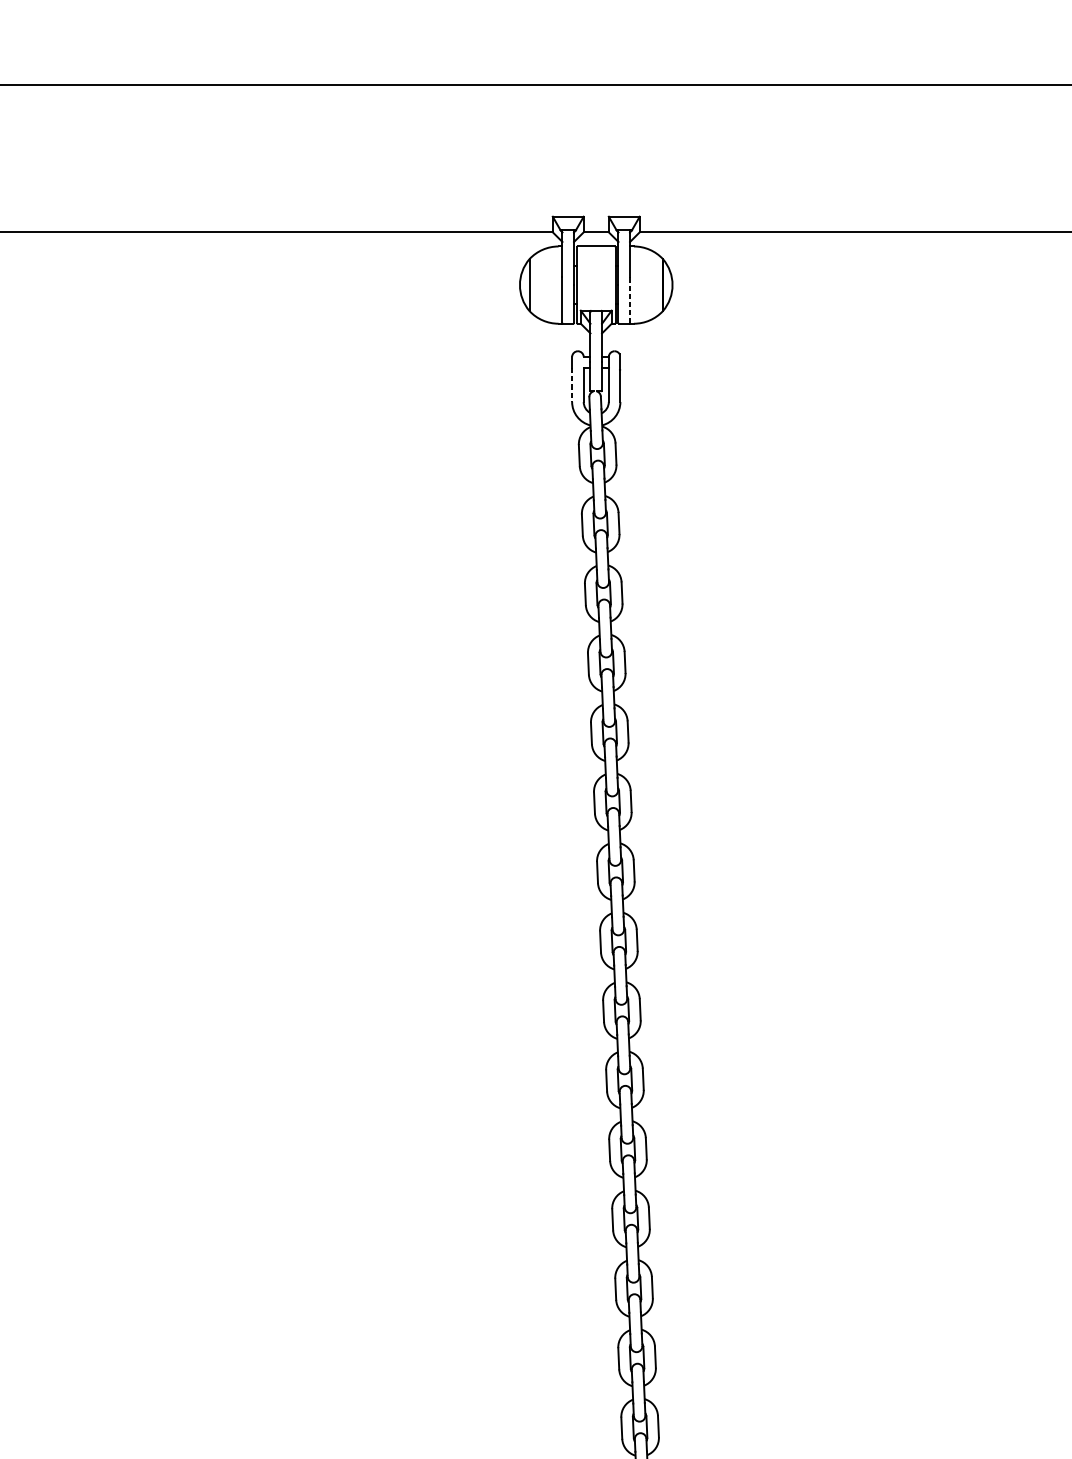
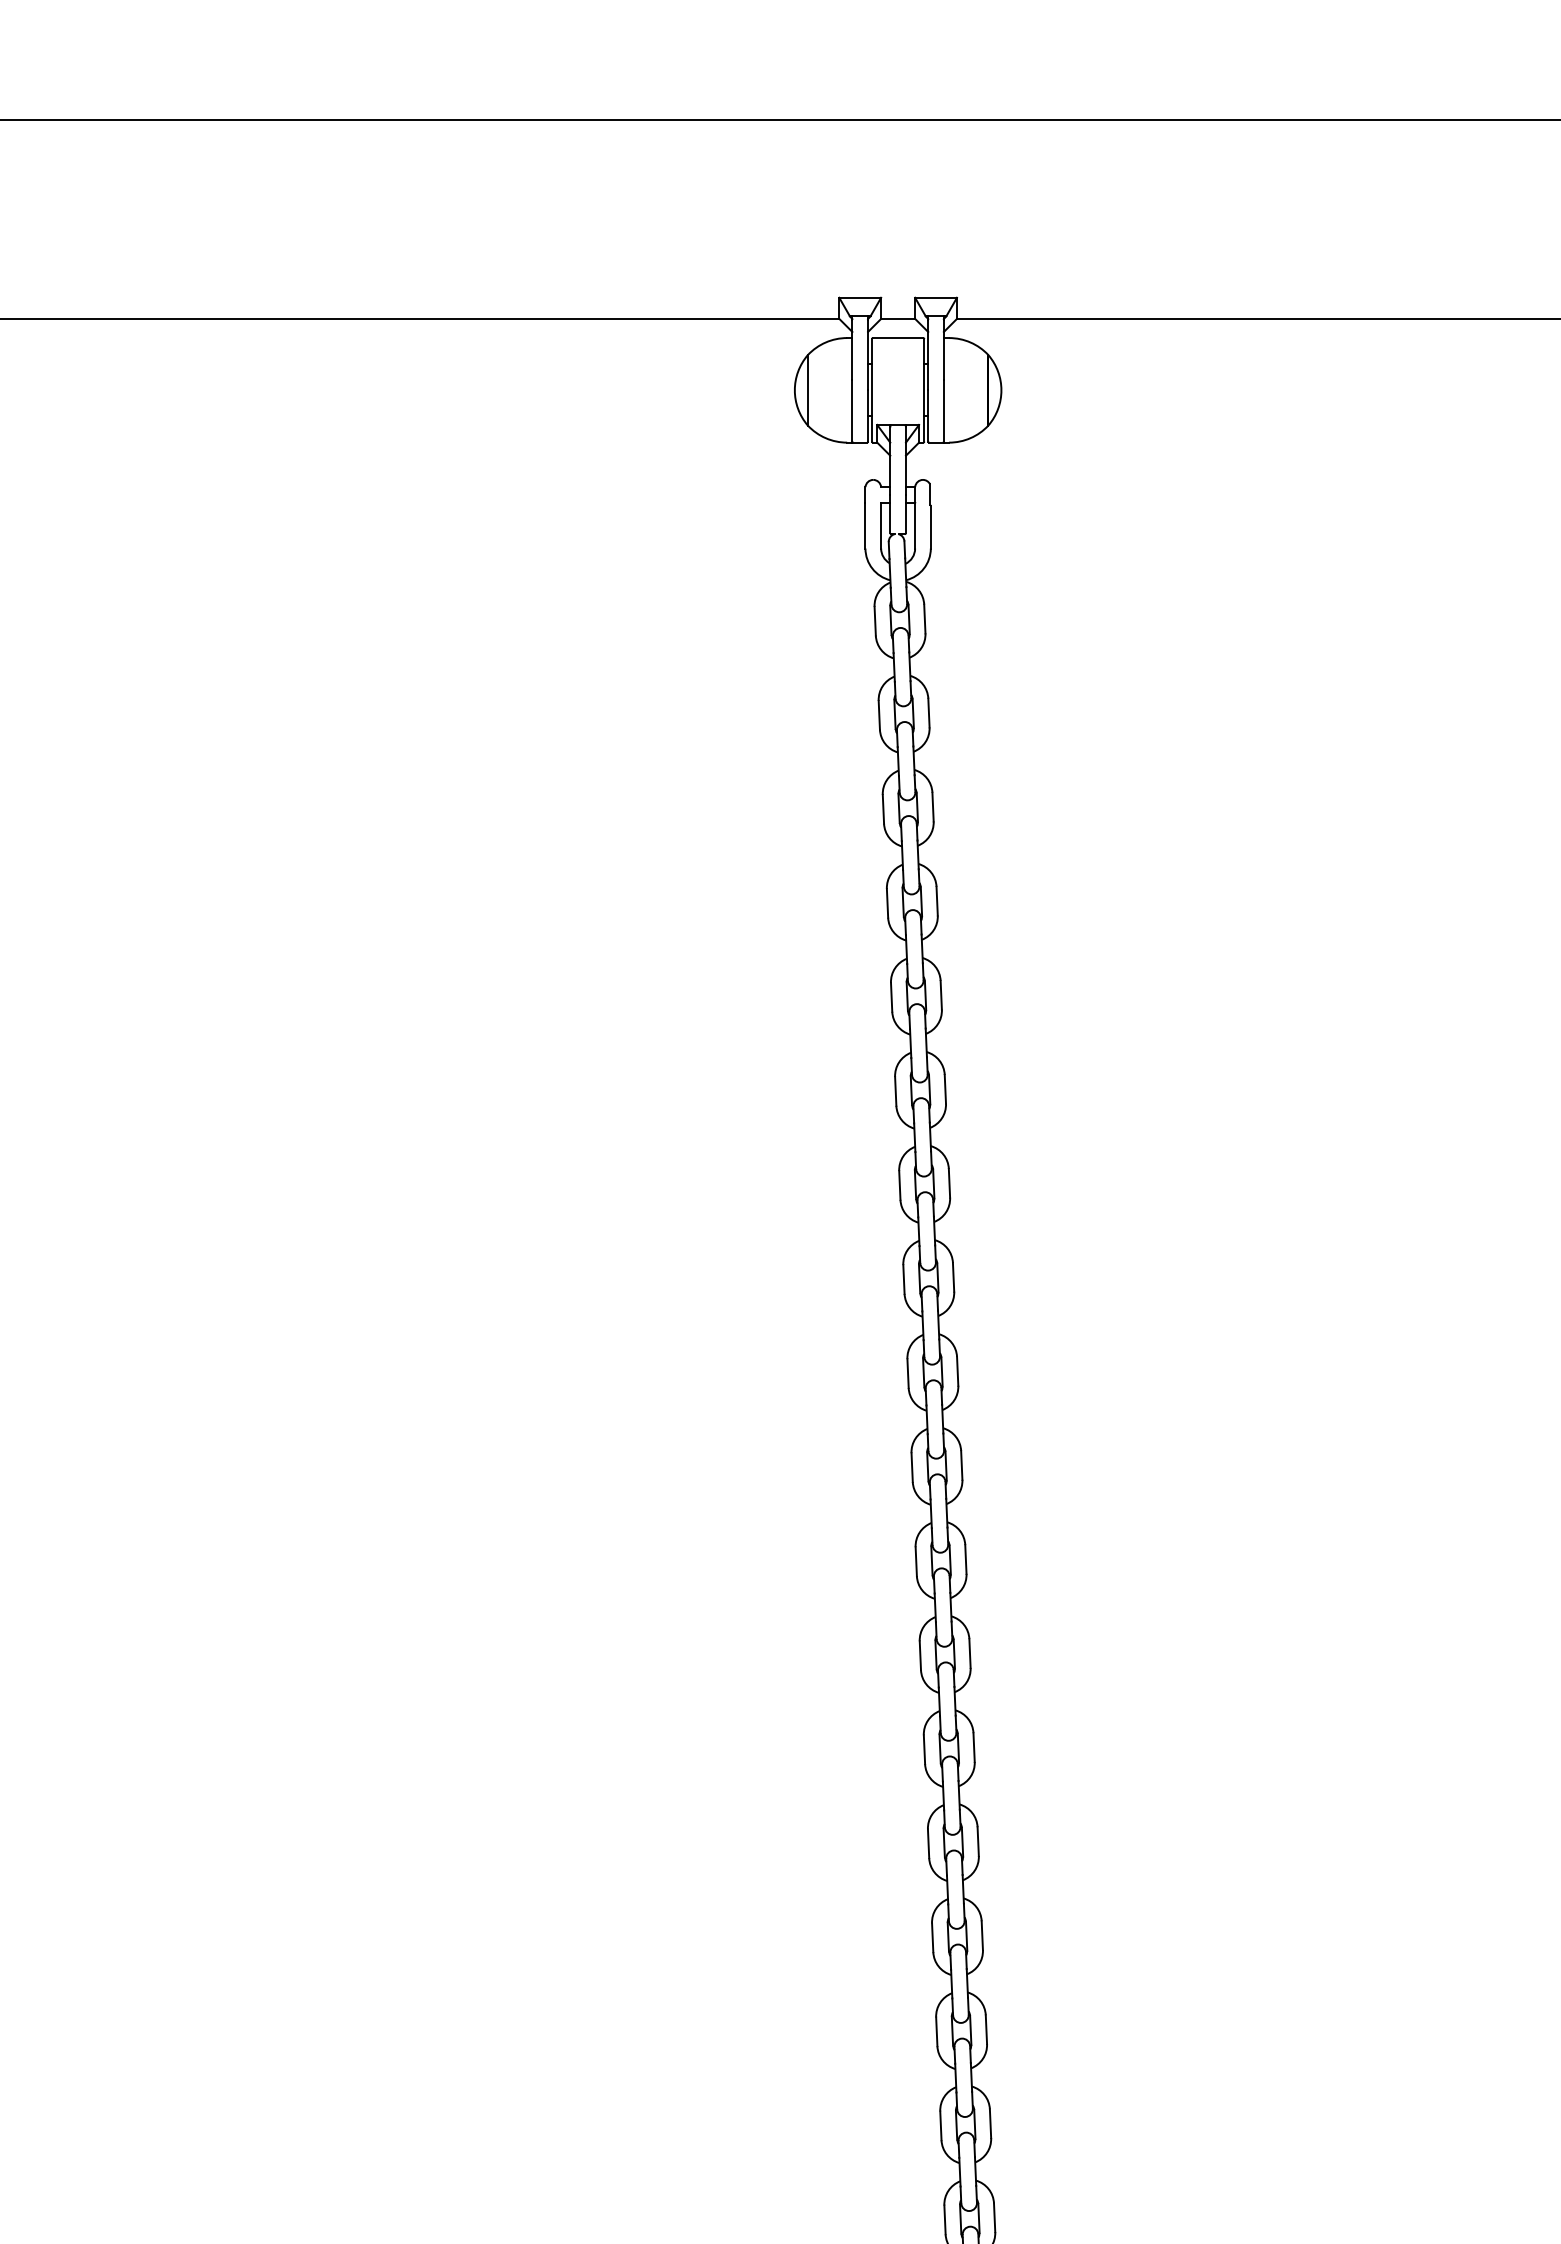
line: (629, 300) -> (943, 411), dashed -> solid
line: (572, 384) -> (865, 525), dashed -> solid

